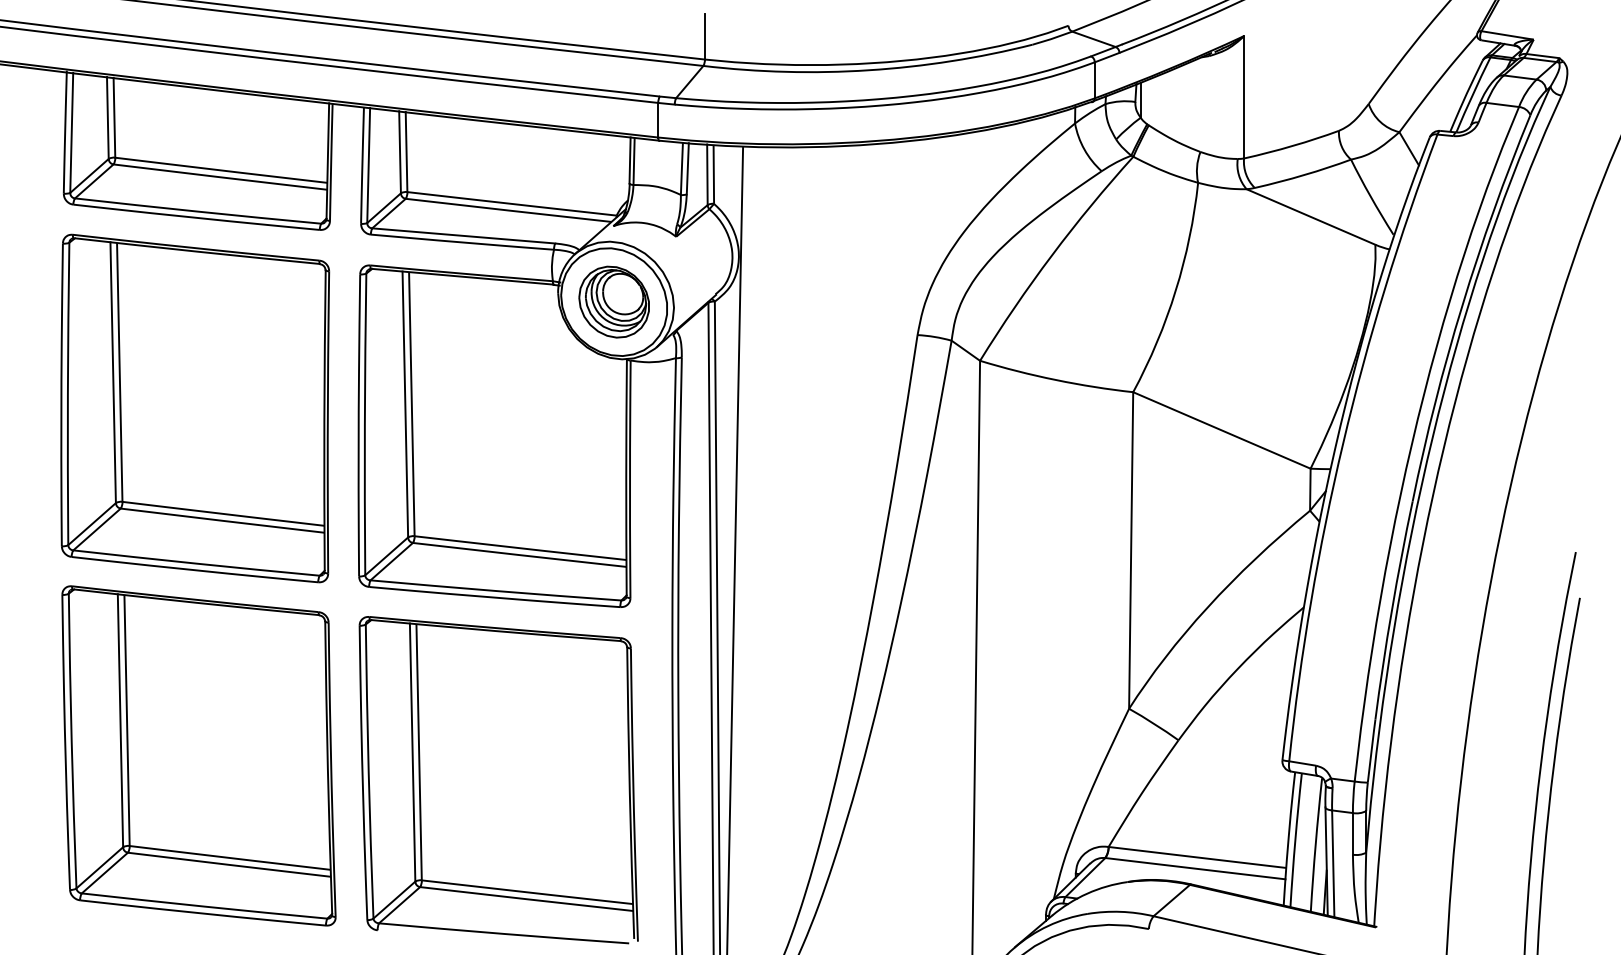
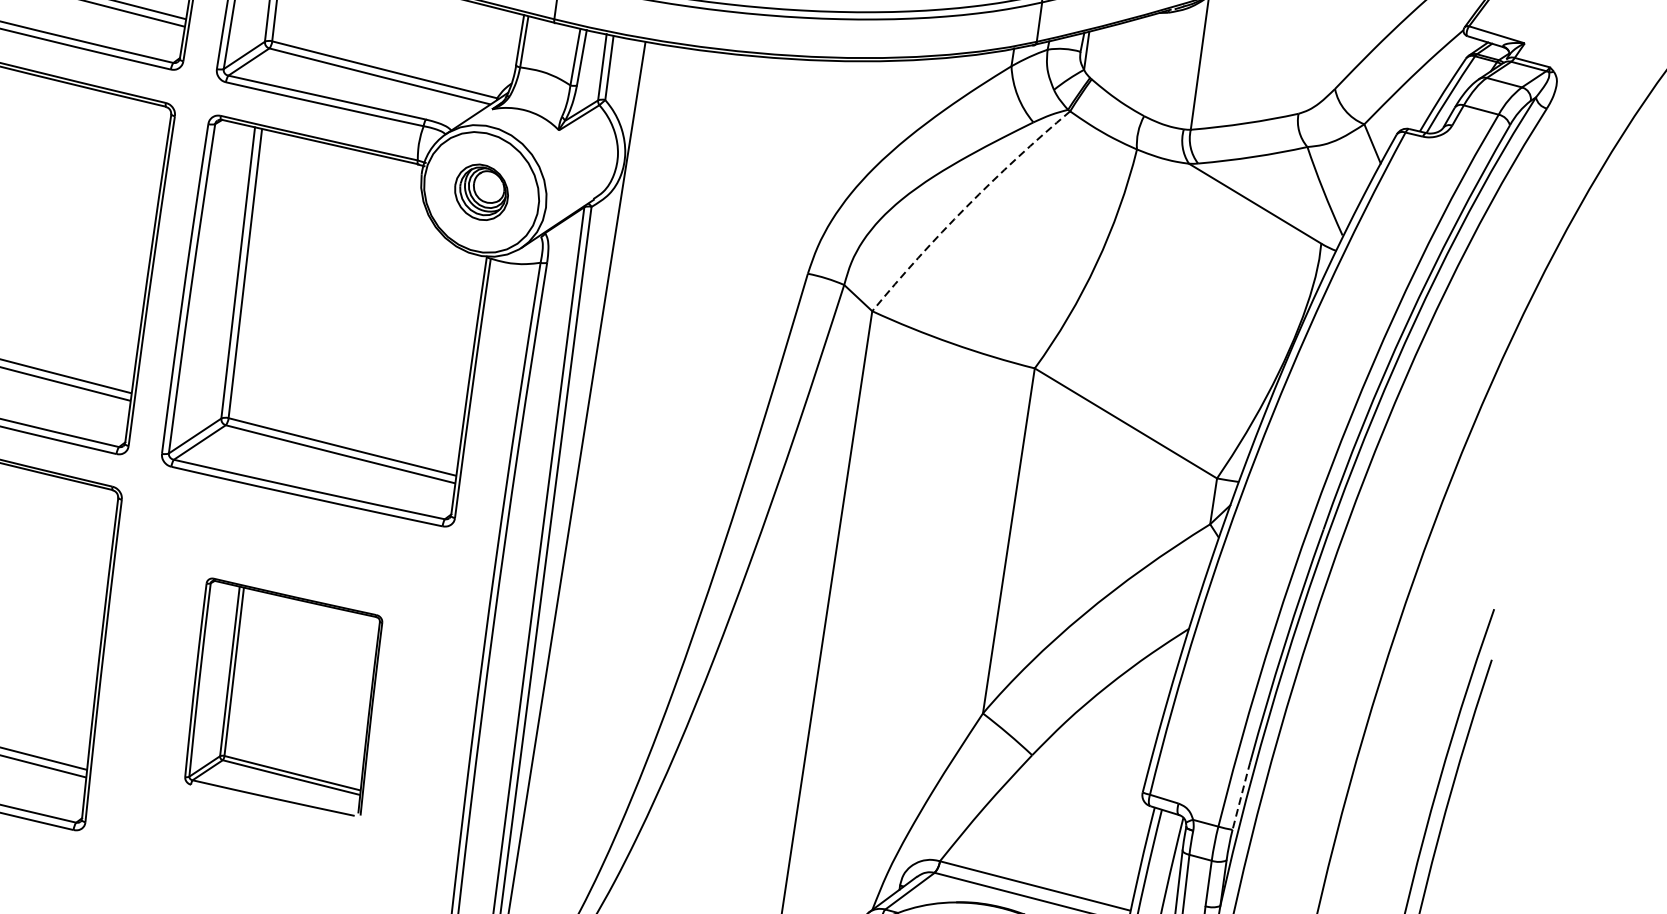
arc: (1052, 255) -> (967, 207), solid -> dashed
part: (613, 301) -> (480, 191), size x0.7
line: (1371, 751) -> (1241, 796), solid -> dashed
part: (498, 780) -> (283, 697), size x0.6

